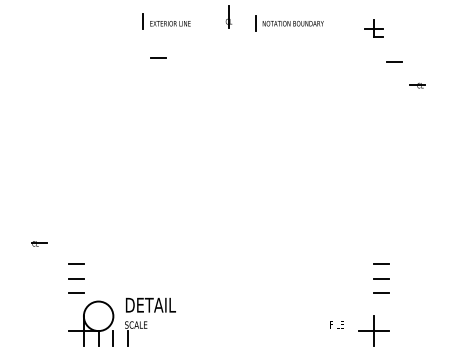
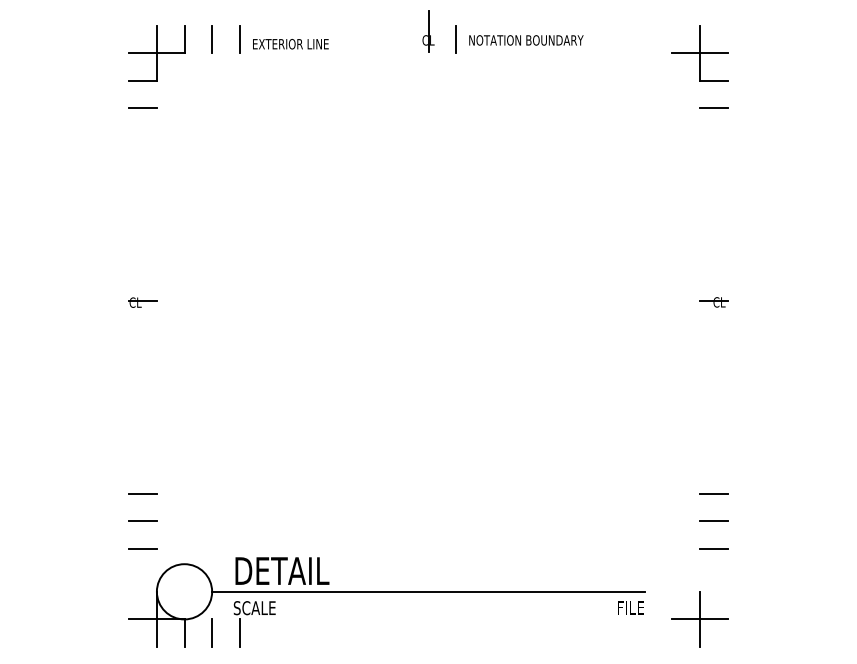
line: (112, 21) -> (210, 40), added
part: (166, 21) -> (283, 40), moved
part: (289, 23) -> (519, 40), moved
part: (83, 28) -> (156, 53), added
part: (373, 28) -> (698, 53), size x1.67
line: (158, 57) -> (143, 107), moved
line: (394, 61) -> (713, 107), moved
part: (417, 85) -> (713, 302), moved
part: (39, 243) -> (143, 302), moved
line: (228, 316) -> (427, 592), added

